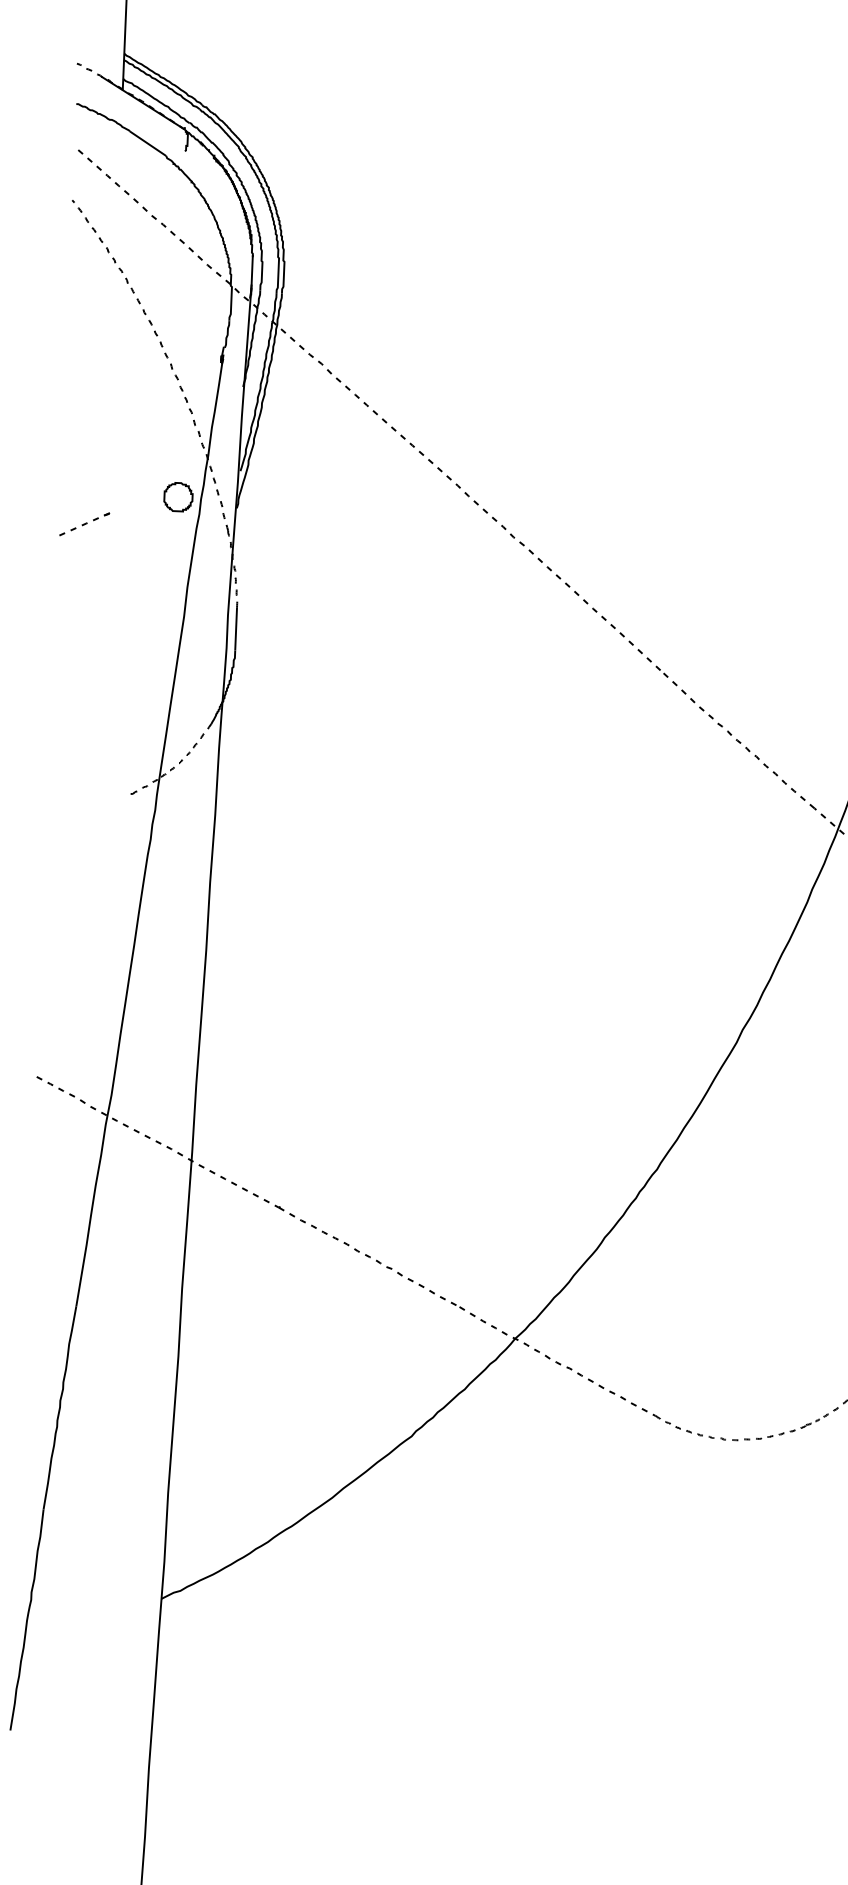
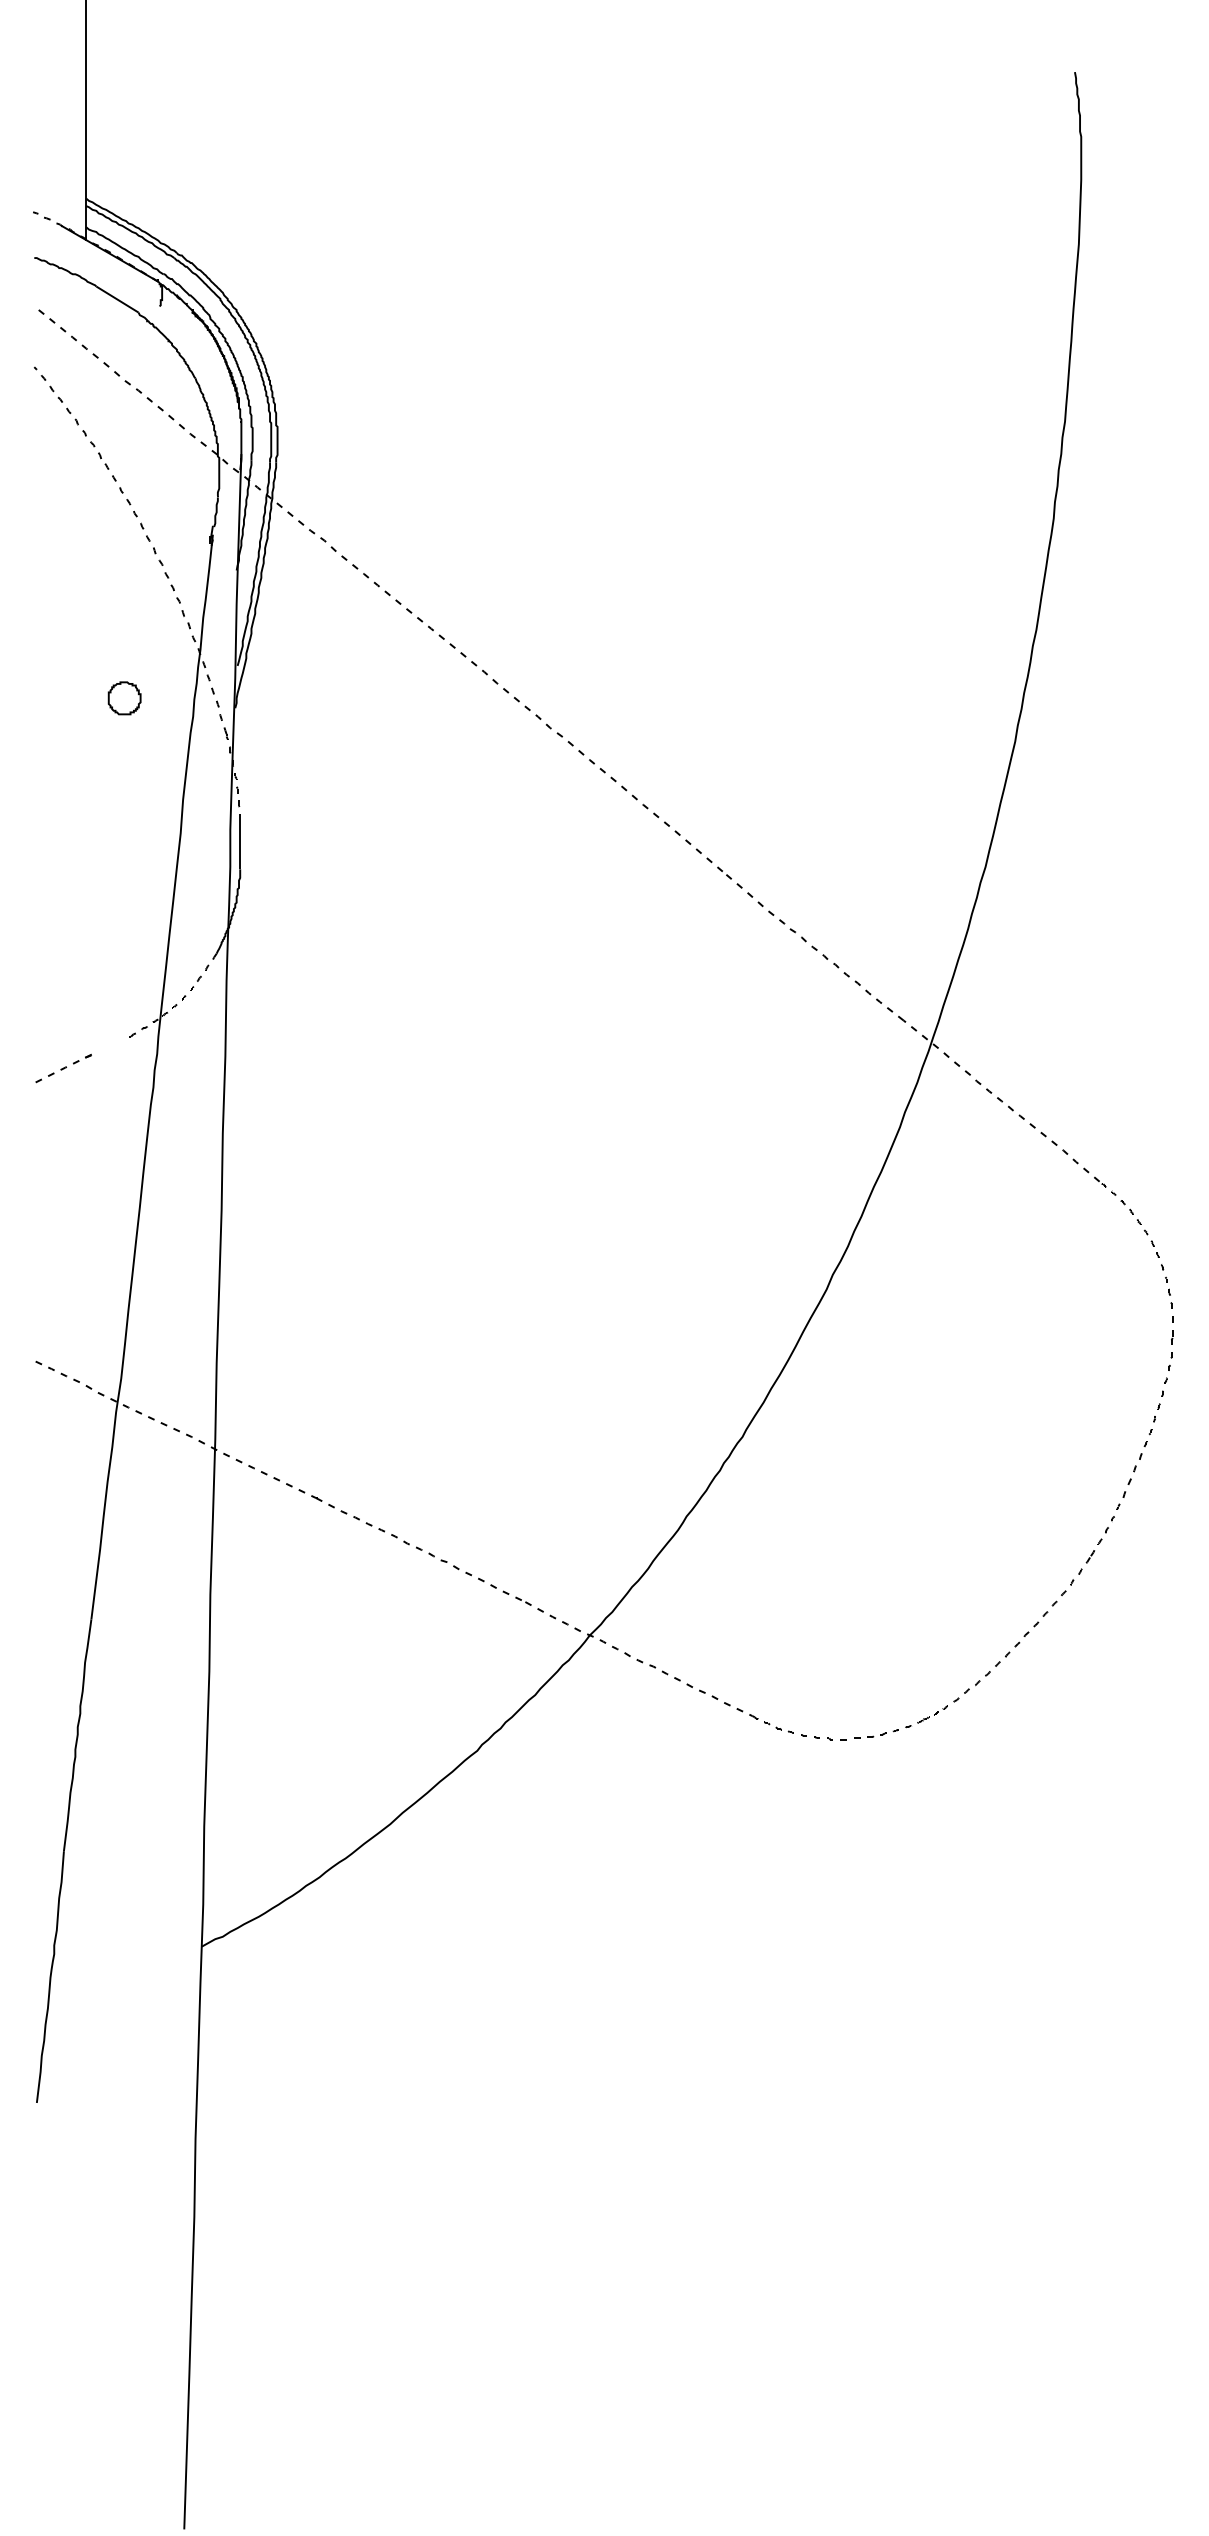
part: (178, 497) -> (124, 698), moved
part: (84, 524) -> (63, 1068), moved

